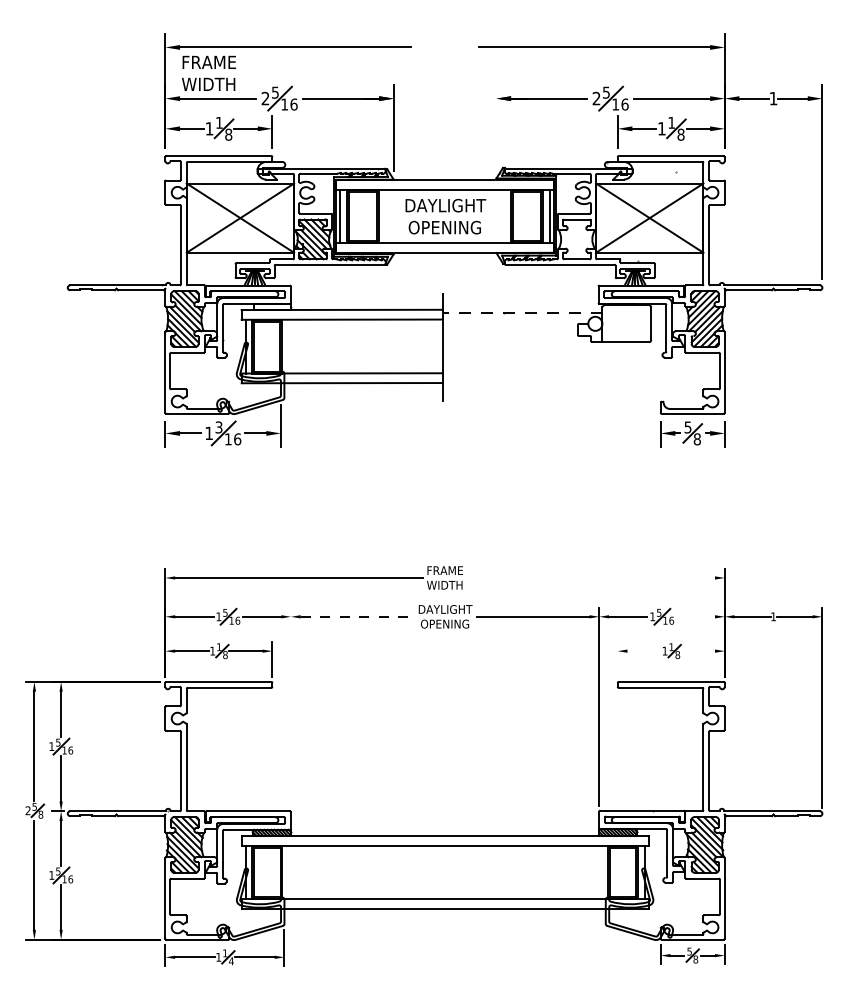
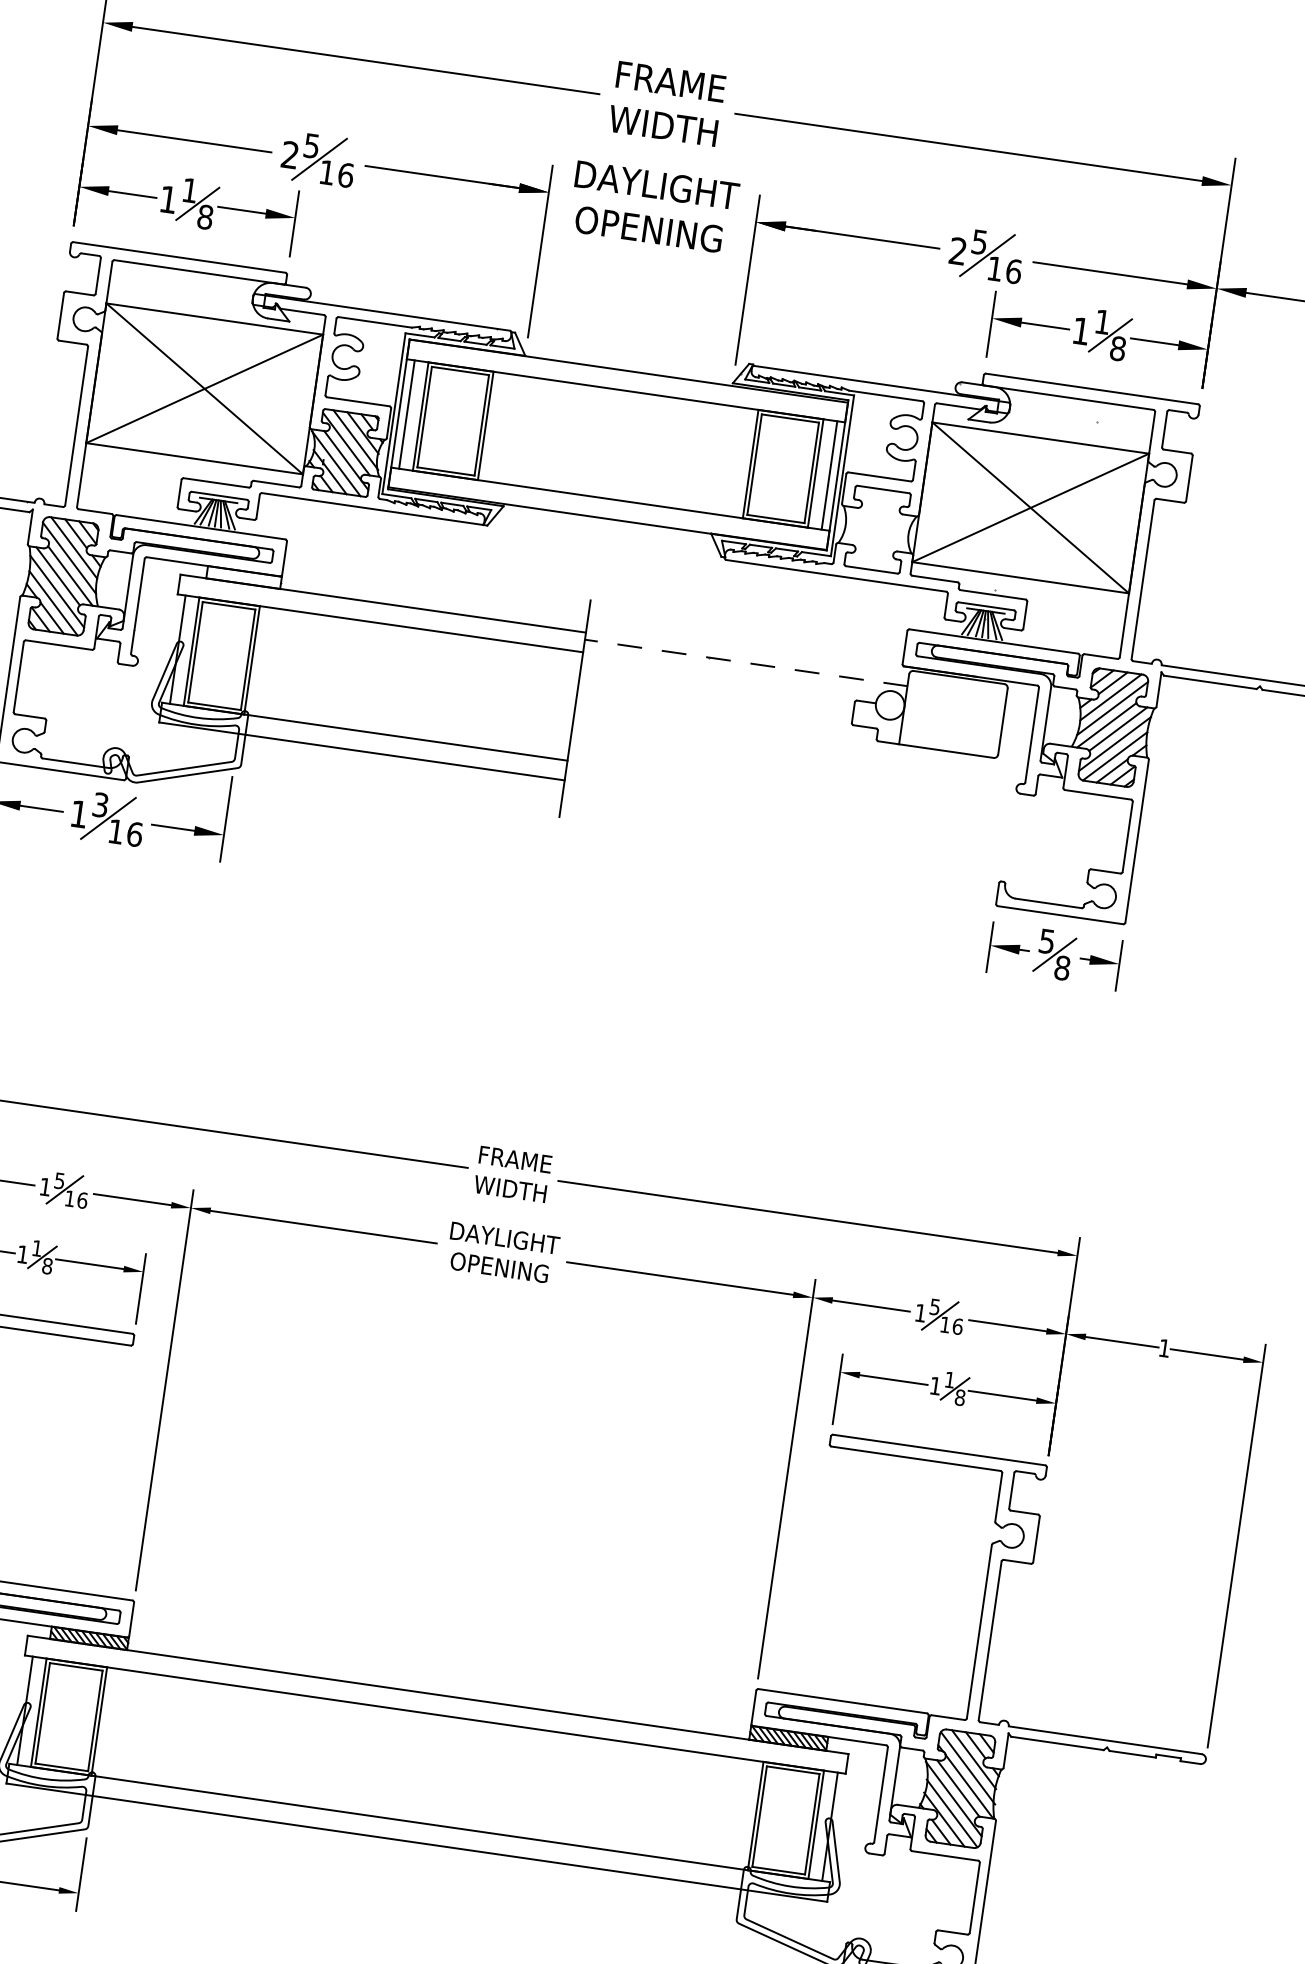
text: (208, 72) -> (666, 101), moved
line: (496, 127) -> (747, 280), added
text: (445, 216) -> (653, 207), moved
line: (591, 577) -> (808, 1216), added
line: (357, 616) -> (325, 1226), dashed -> solid
line: (695, 616) -> (1007, 1325), added
line: (644, 651) -> (894, 1380), added
line: (698, 651) -> (1003, 1396), added
line: (617, 659) -> (837, 1389), added
line: (291, 707) -> (165, 1391), added

